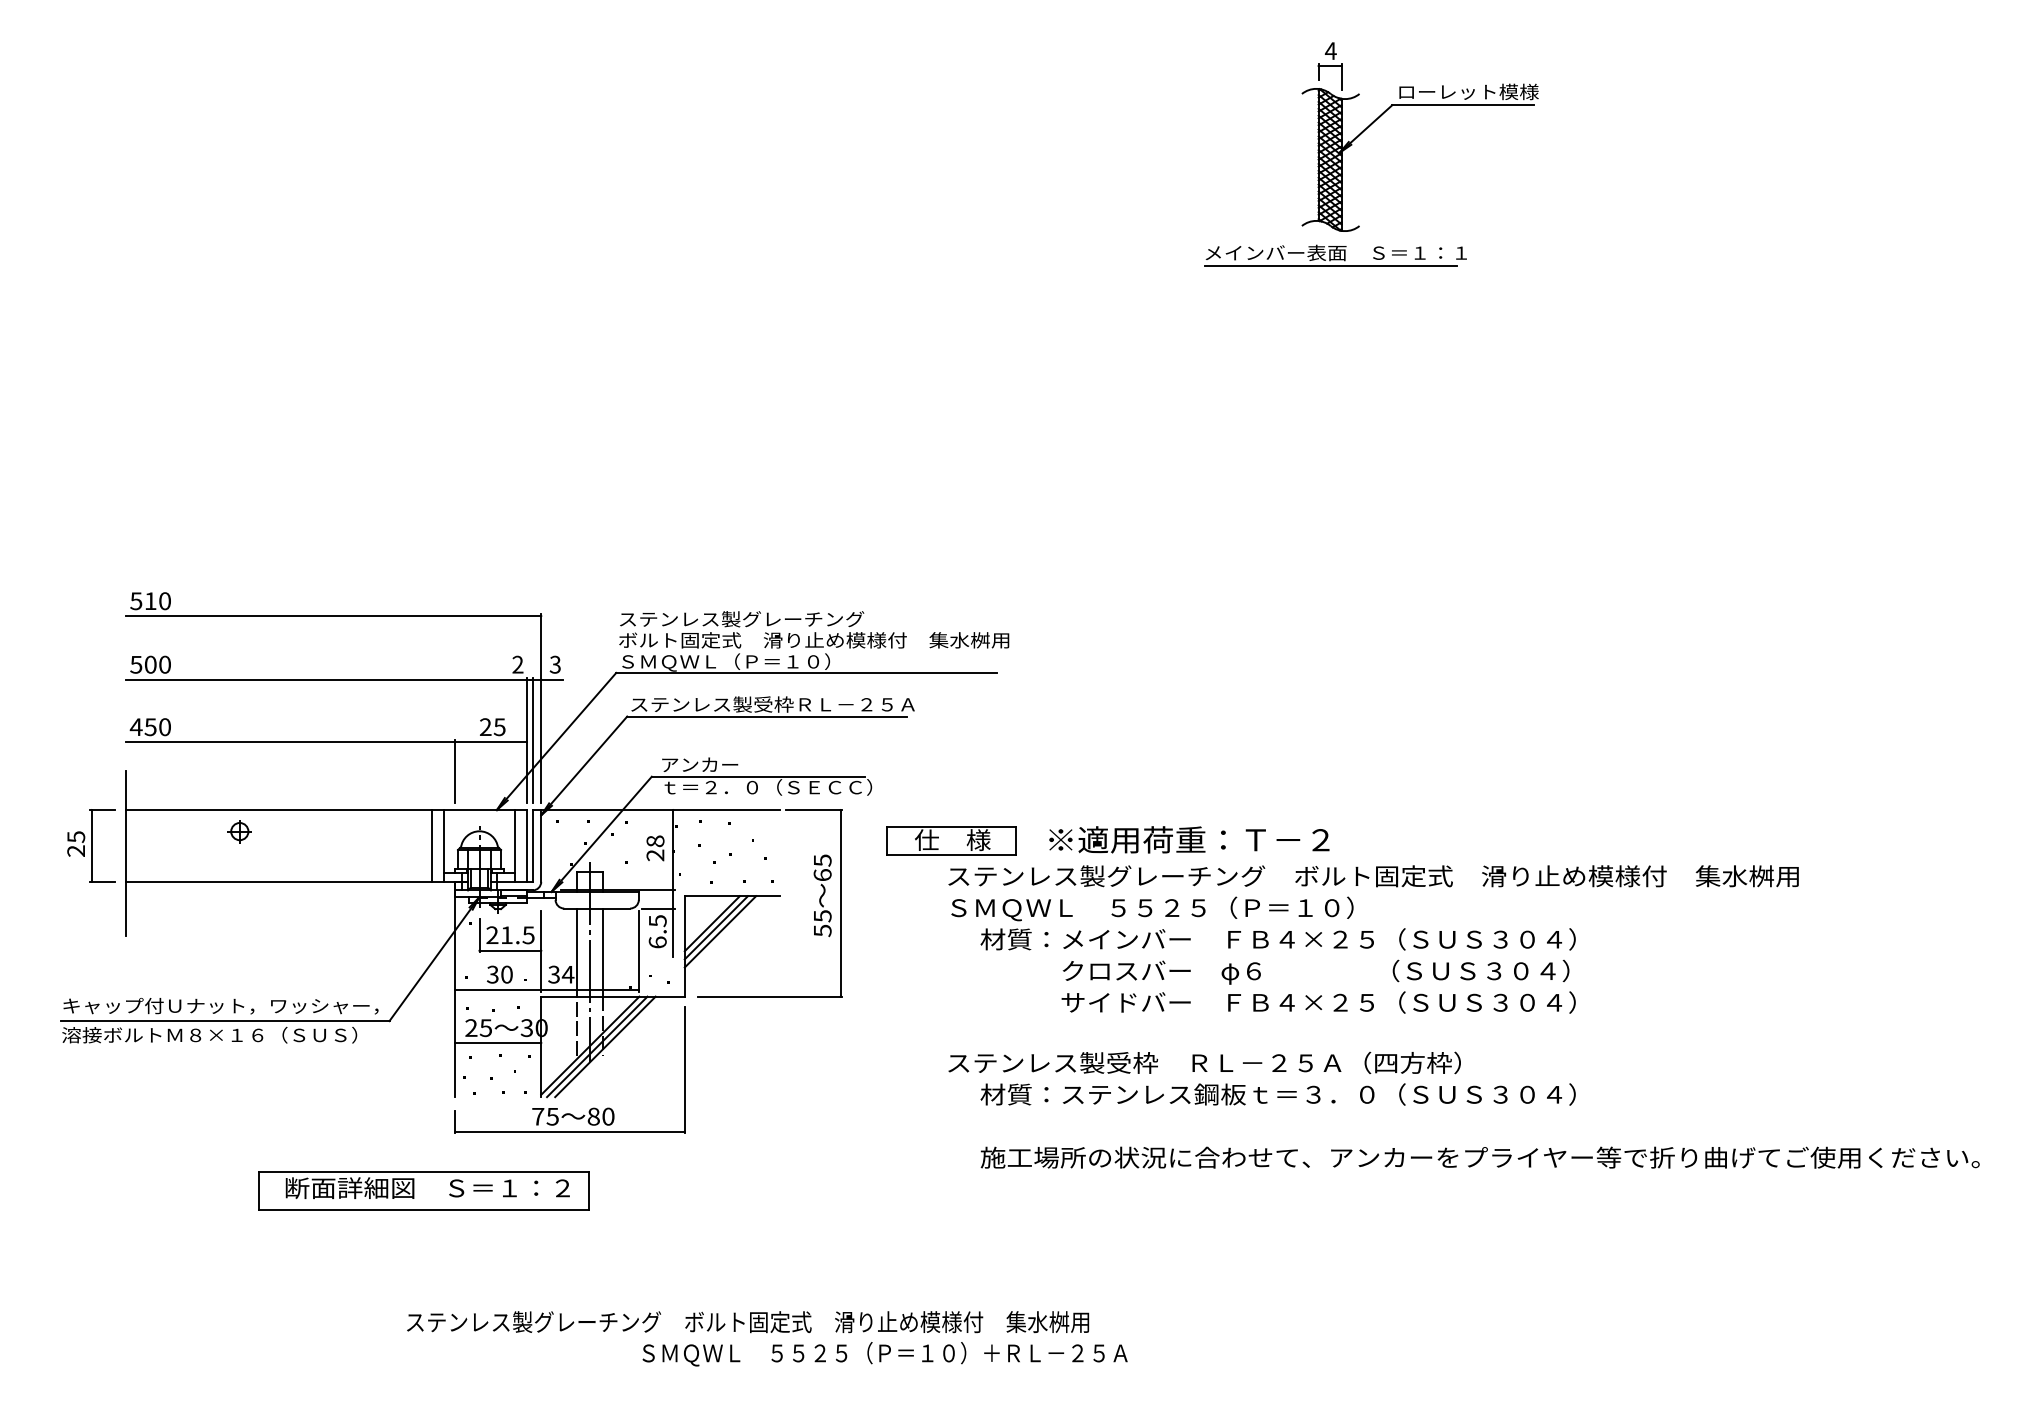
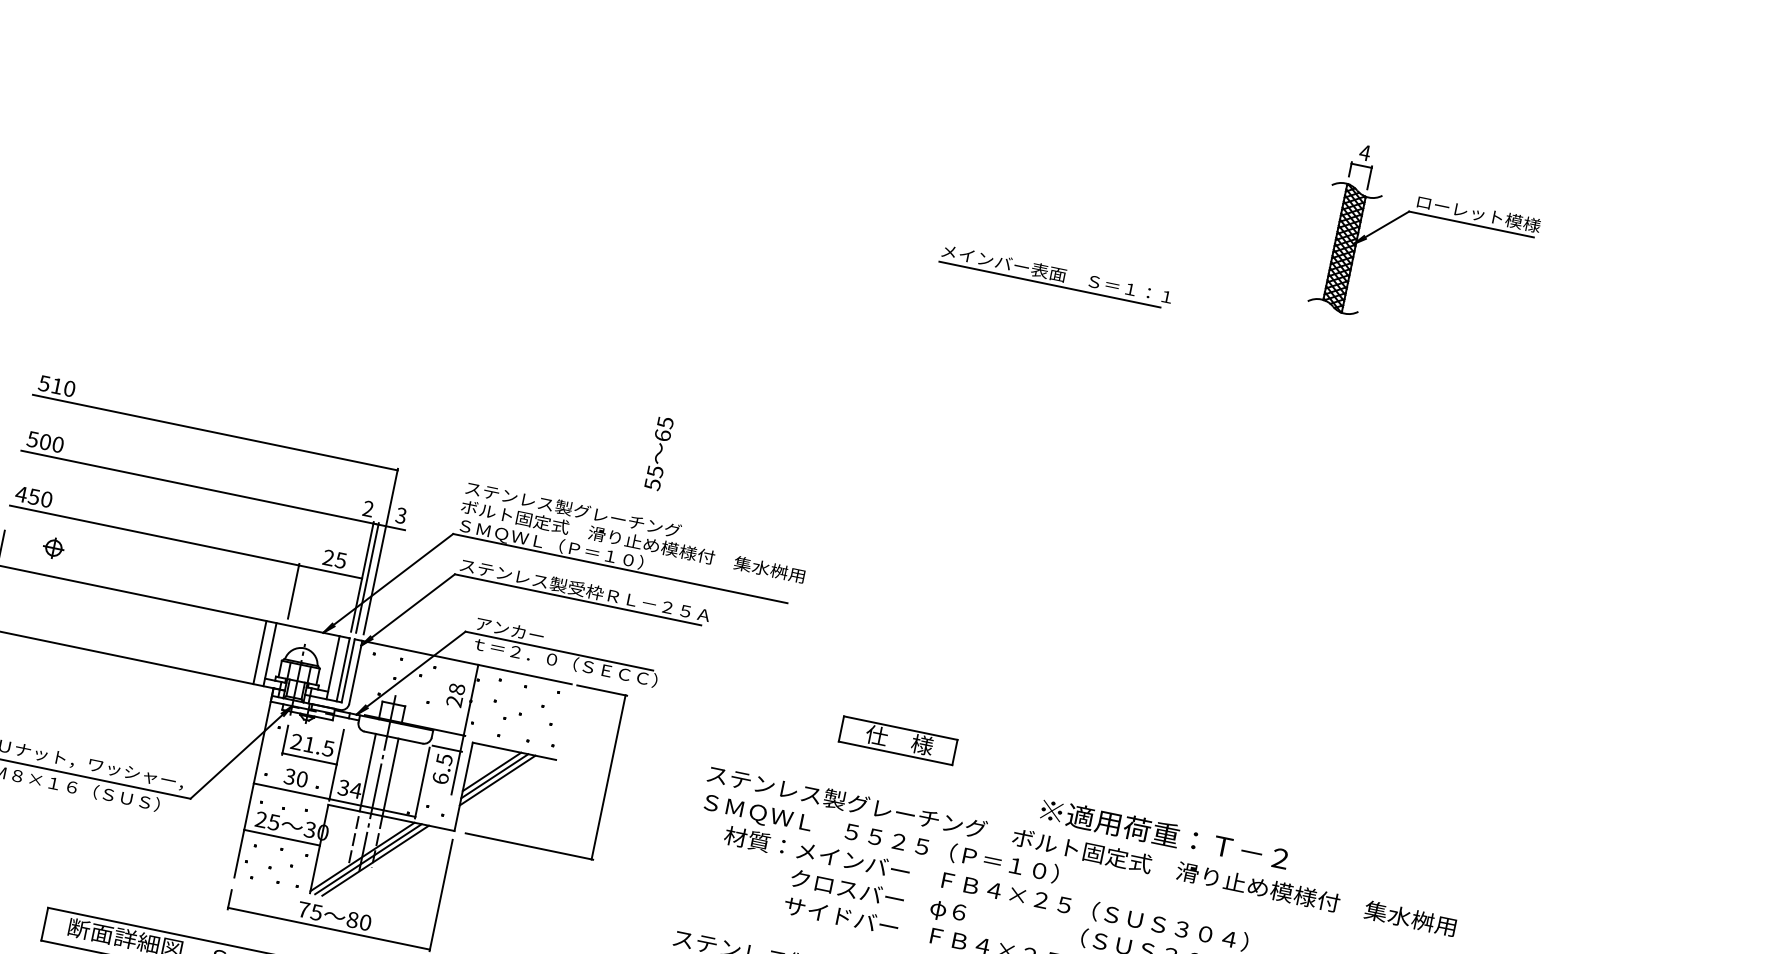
part: (1419, 105) -> (1433, 216), moved
part: (1335, 255) -> (1055, 276), moved
part: (239, 831) -> (53, 548), moved
text: (1189, 839) -> (1164, 834), moved
part: (951, 840) -> (898, 740), moved
text: (822, 895) -> (658, 453), moved

